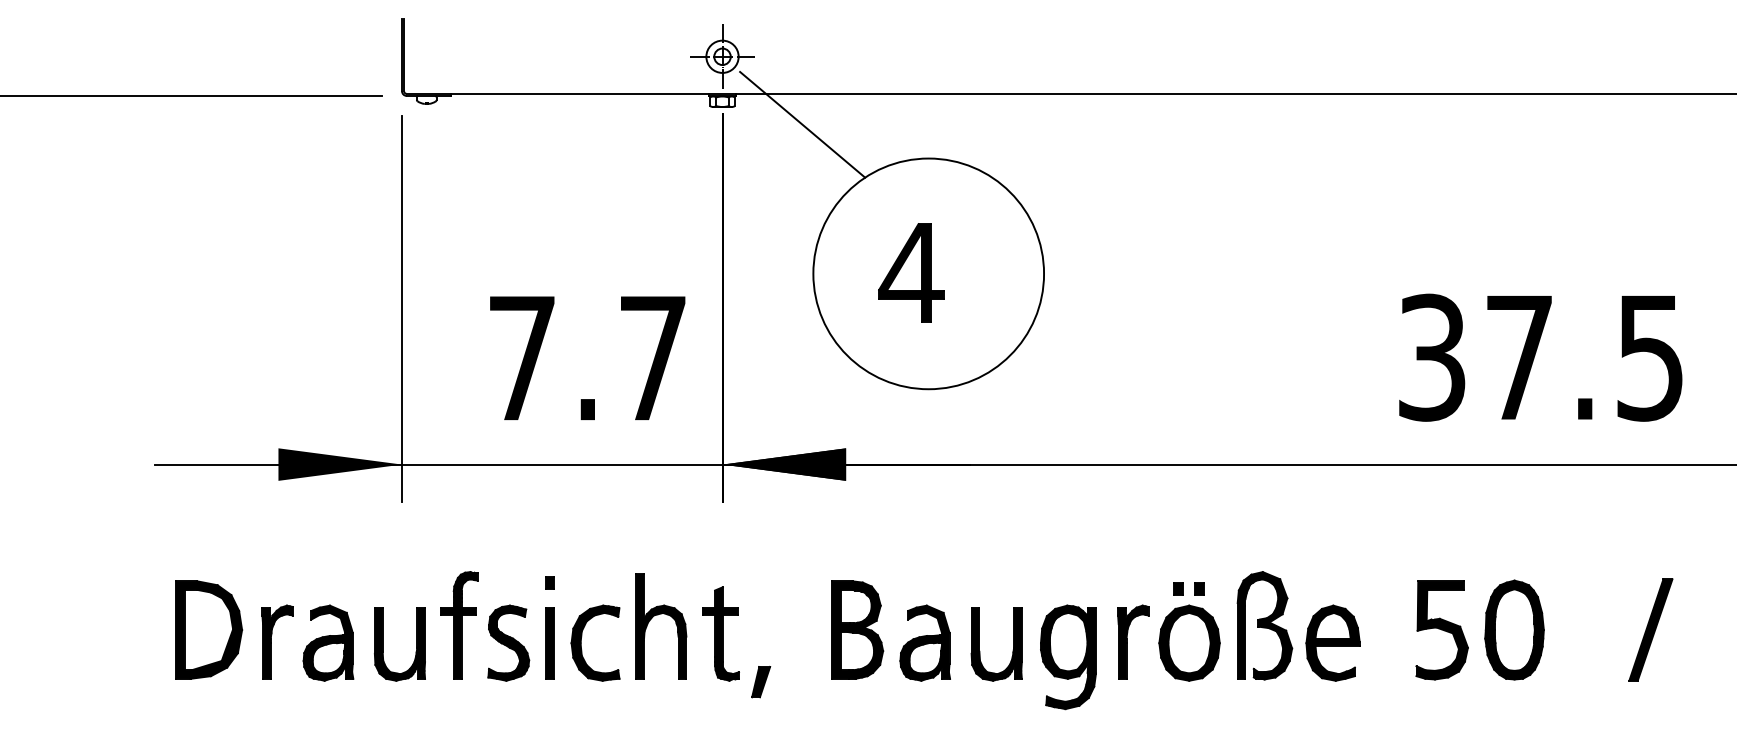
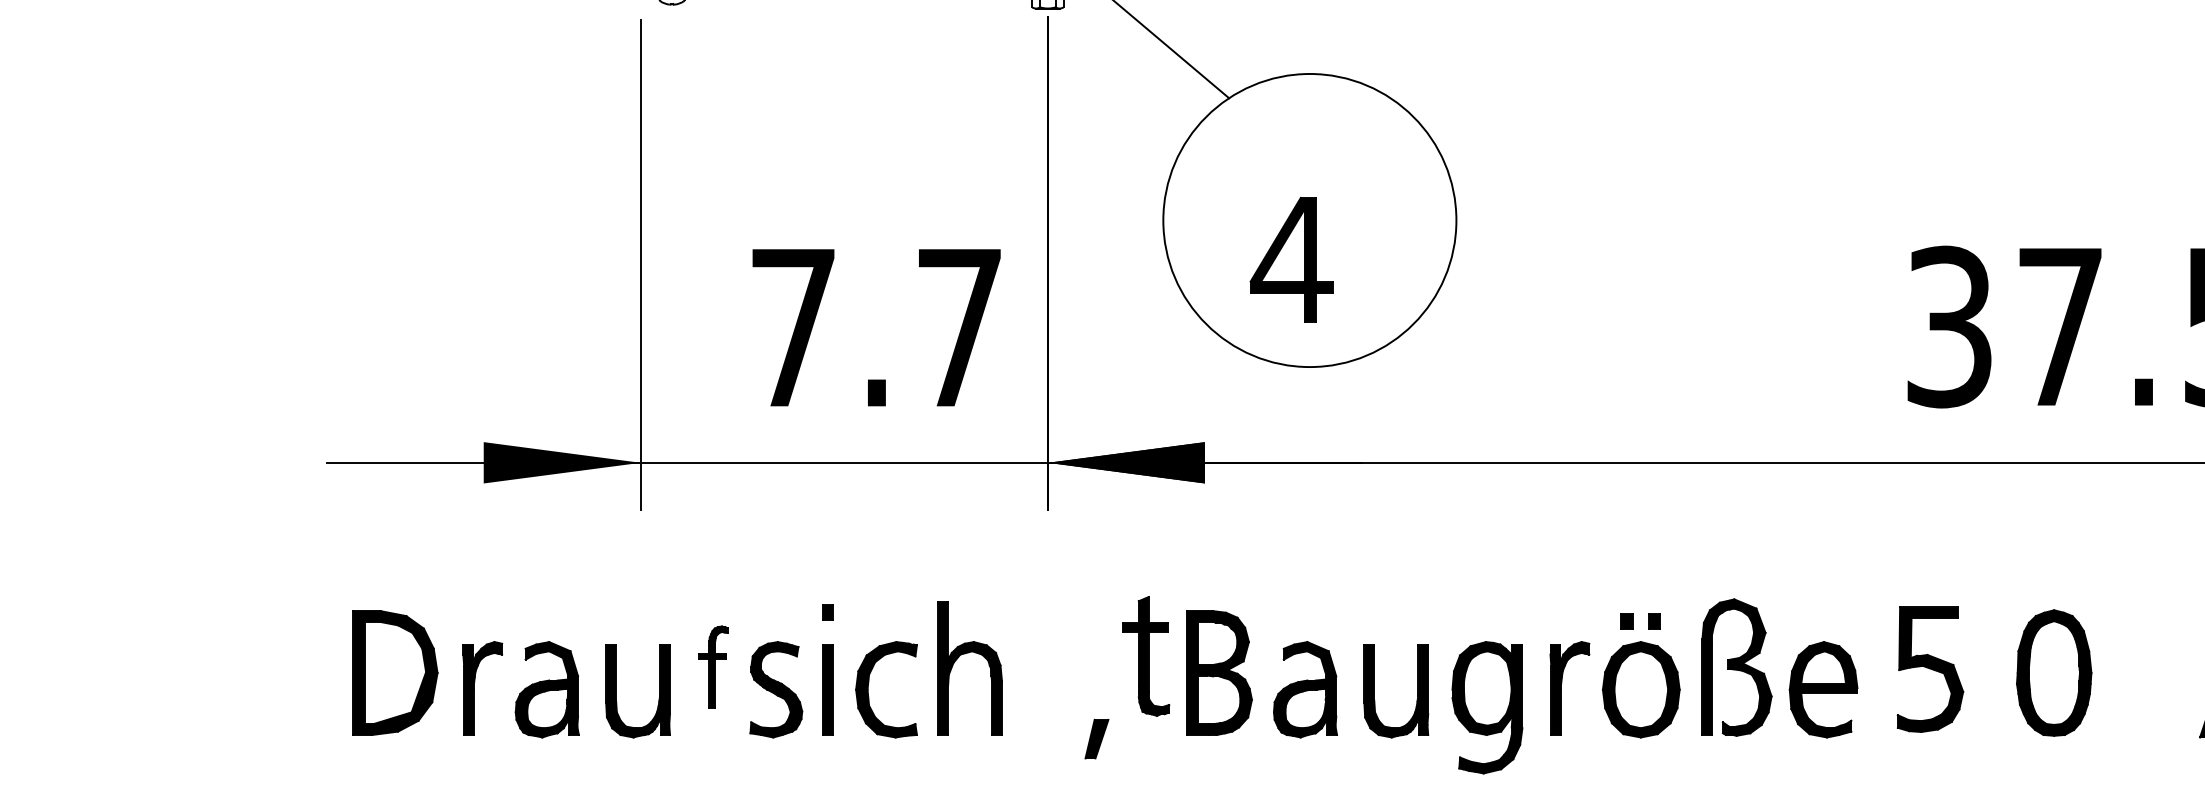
part: (911, 272) -> (1291, 259), moved
part: (459, 625) -> (713, 667), size x0.6
part: (1441, 630) -> (1929, 669), moved
part: (720, 633) -> (1145, 655), moved

